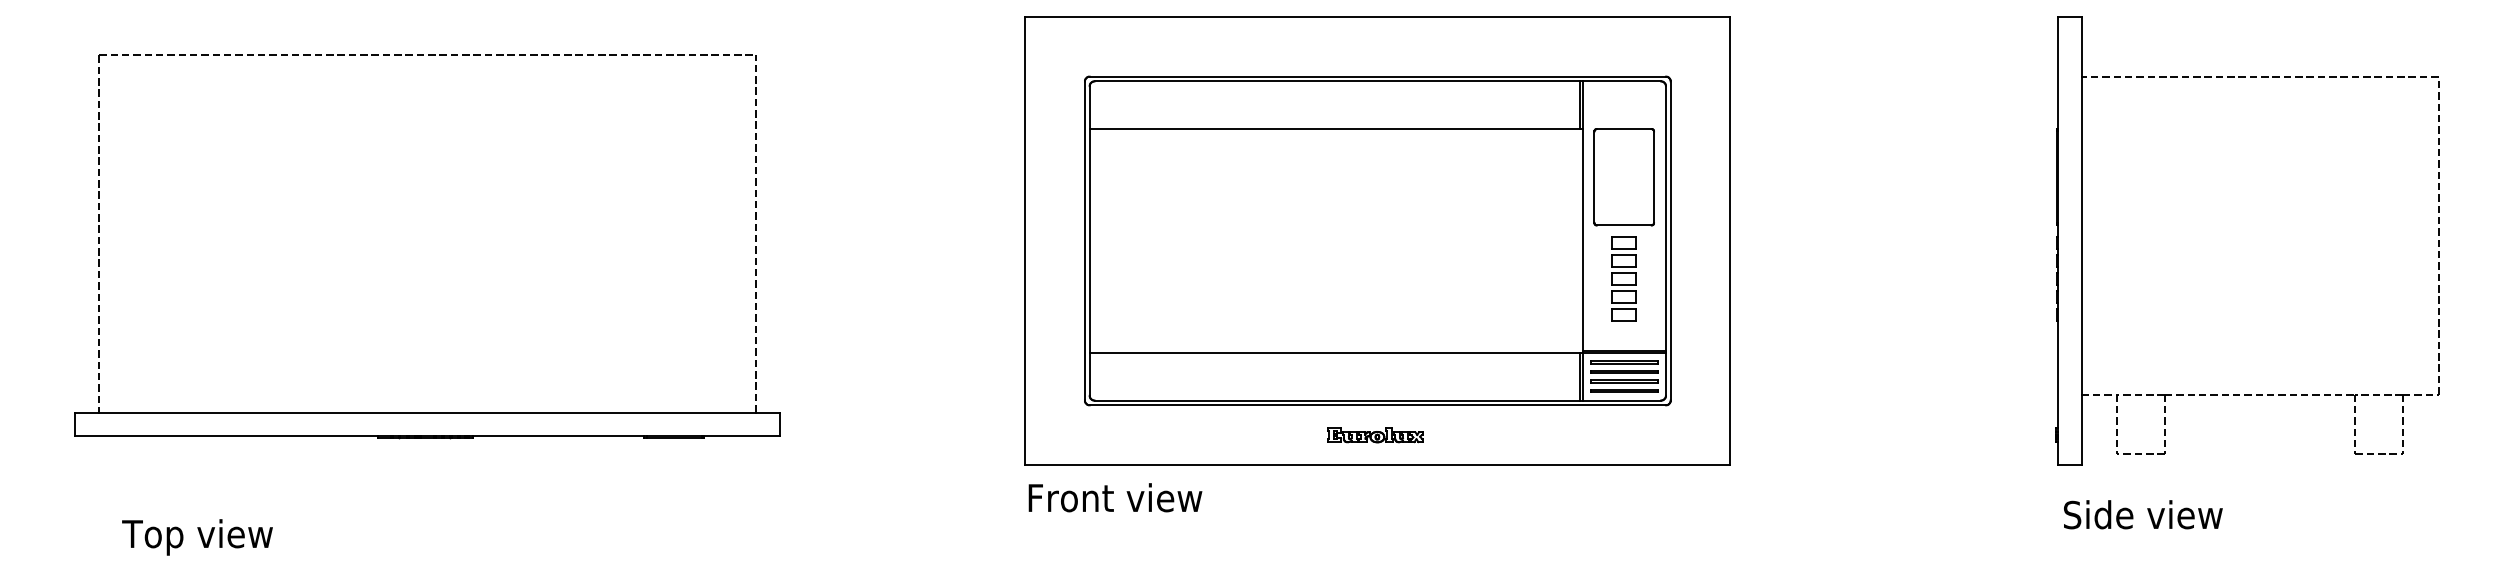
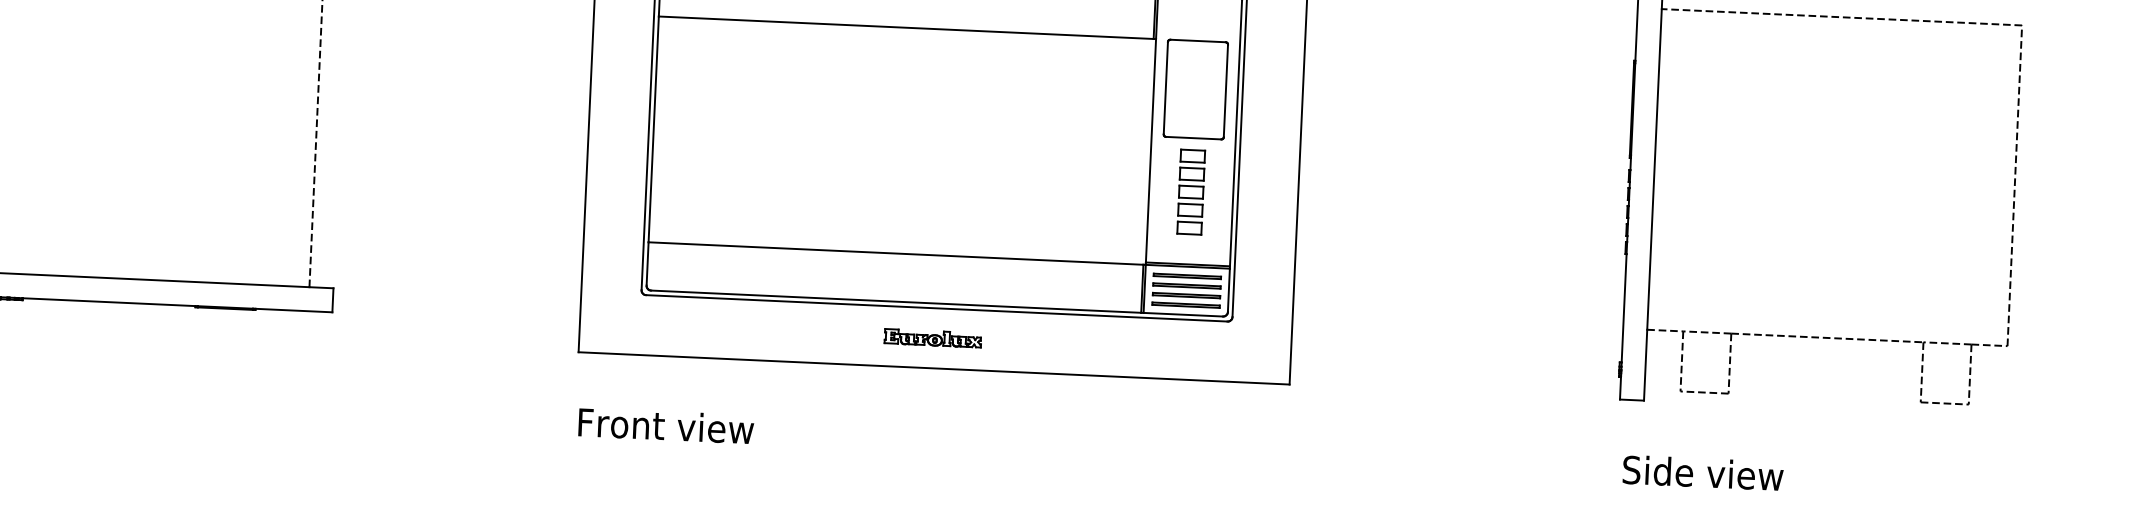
text: (1115, 497) -> (666, 425), moved
text: (2143, 514) -> (1703, 472), moved

